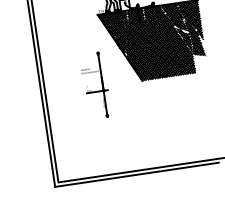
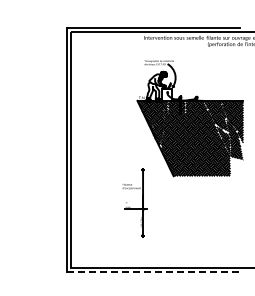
part: (94, 85) -> (134, 202), moved
line: (136, 174) -> (153, 272), solid -> dashed

